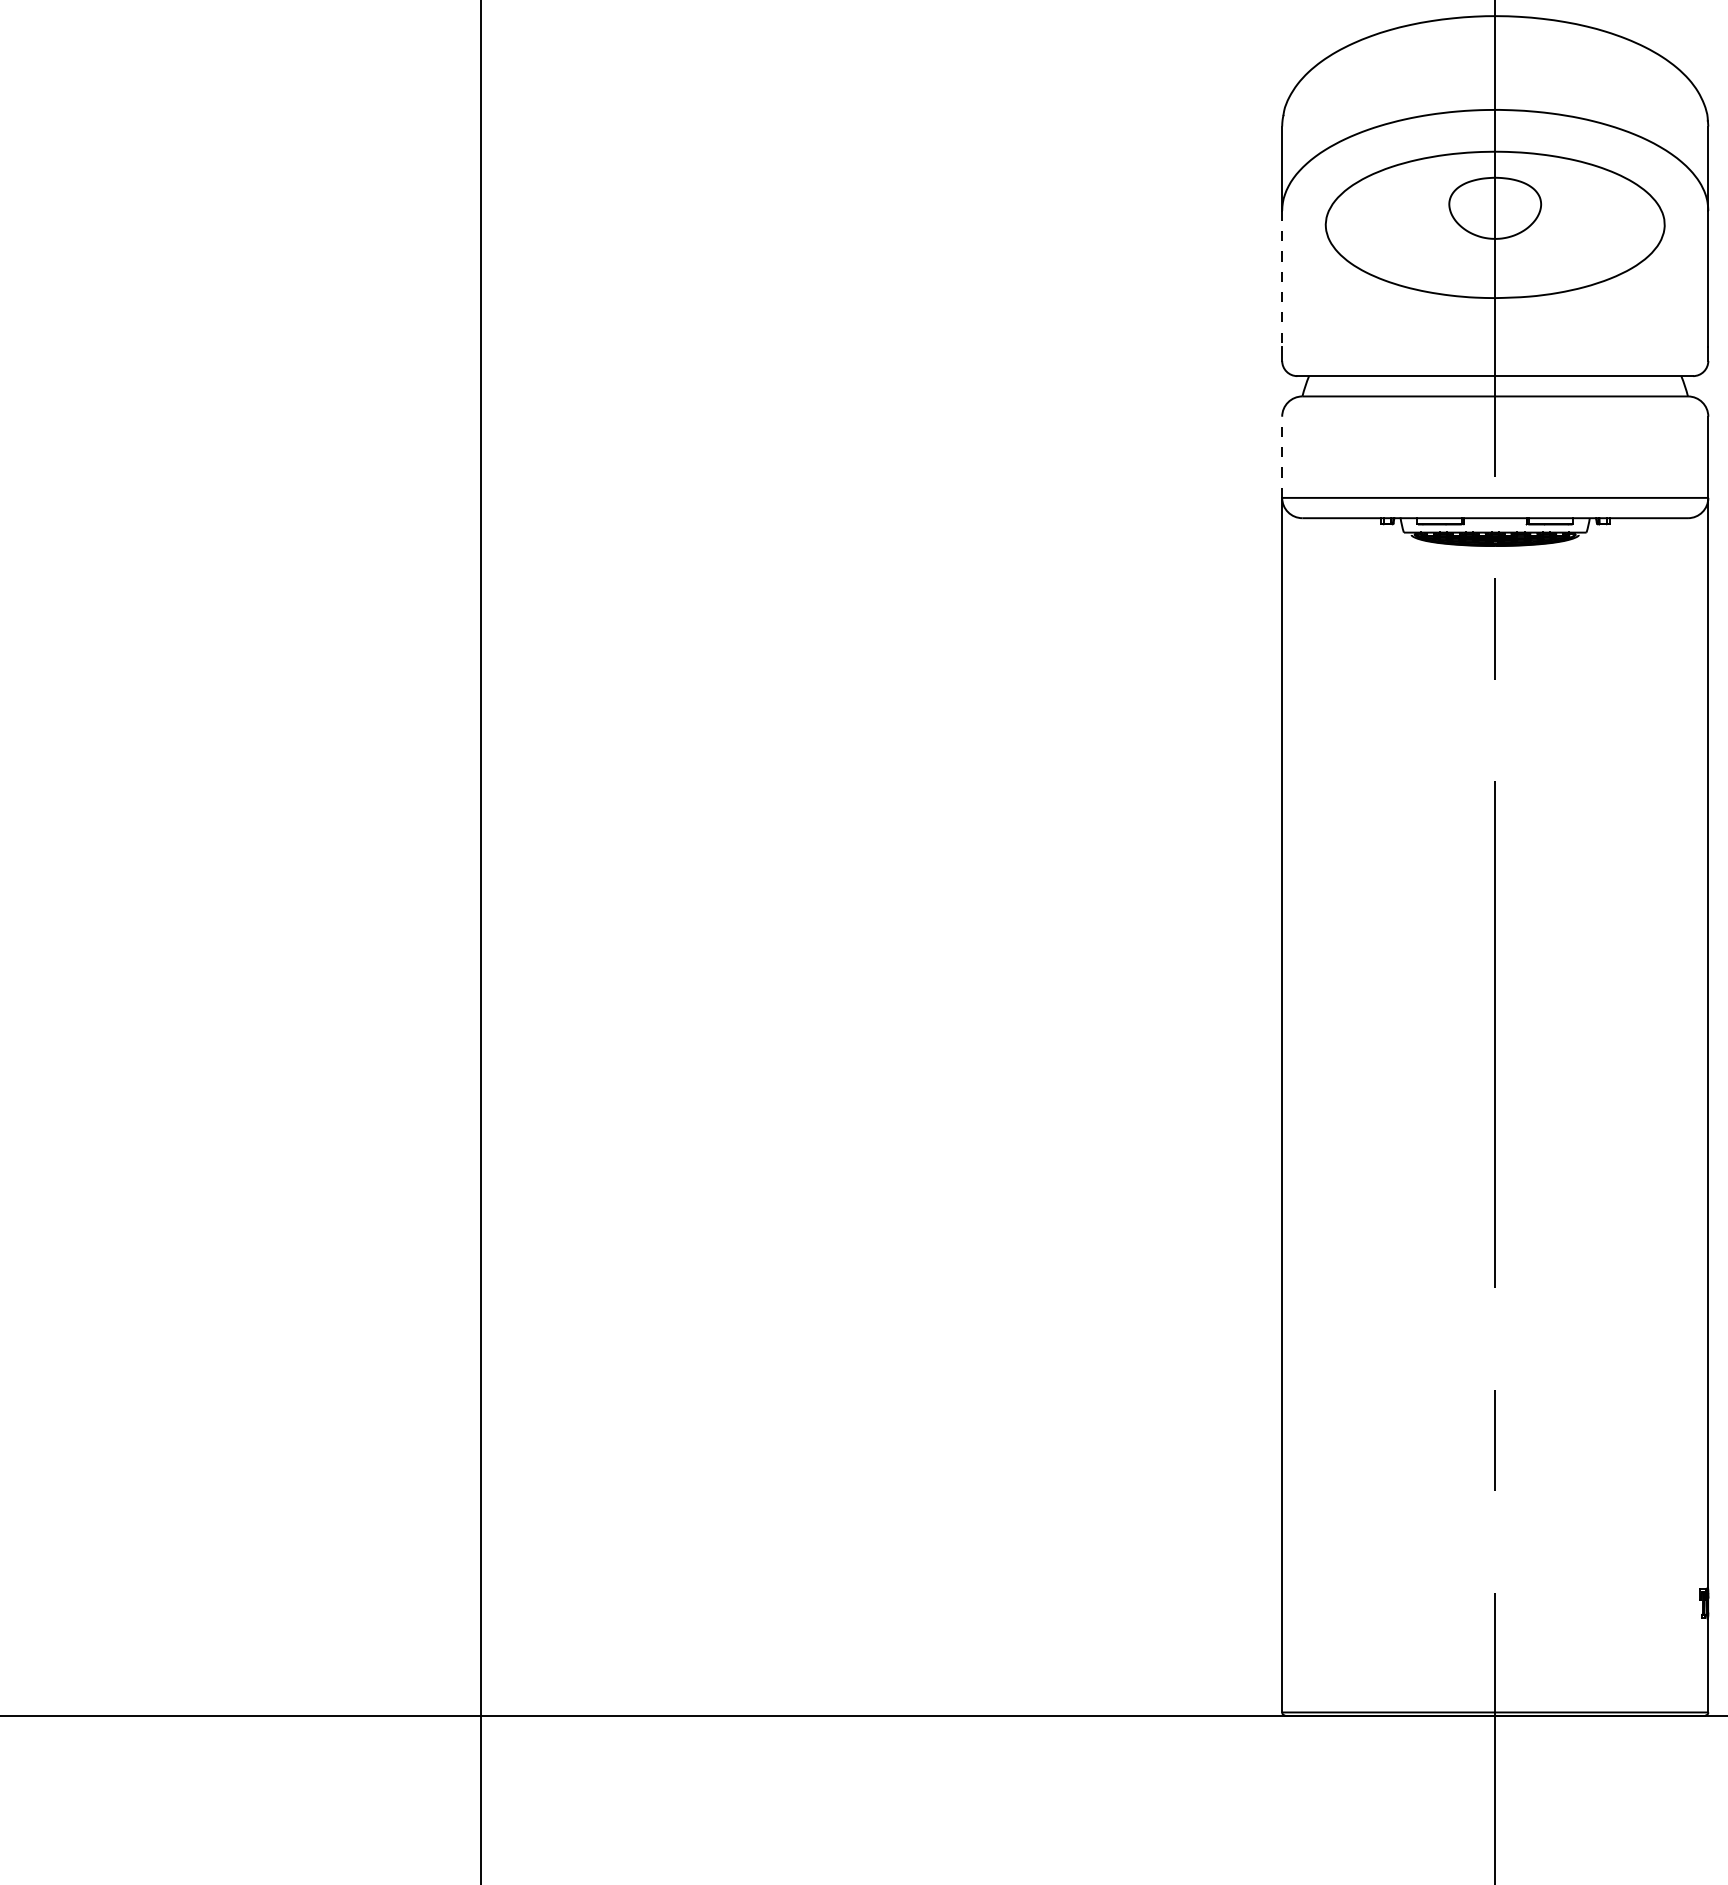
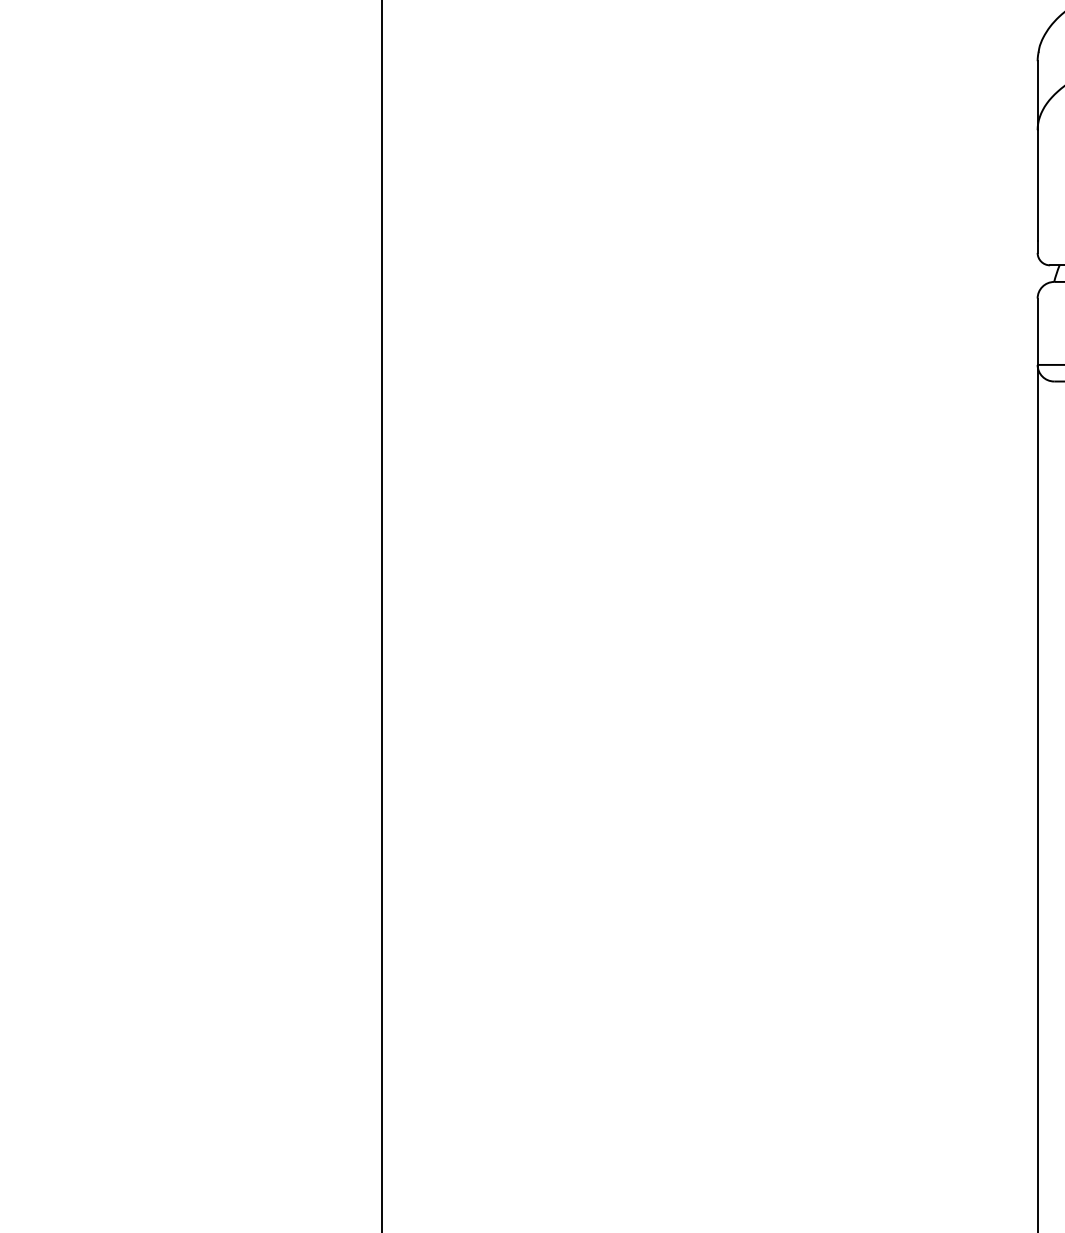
line: (1282, 278) -> (1037, 185), dashed -> solid
line: (1282, 457) -> (1037, 331), dashed -> solid

